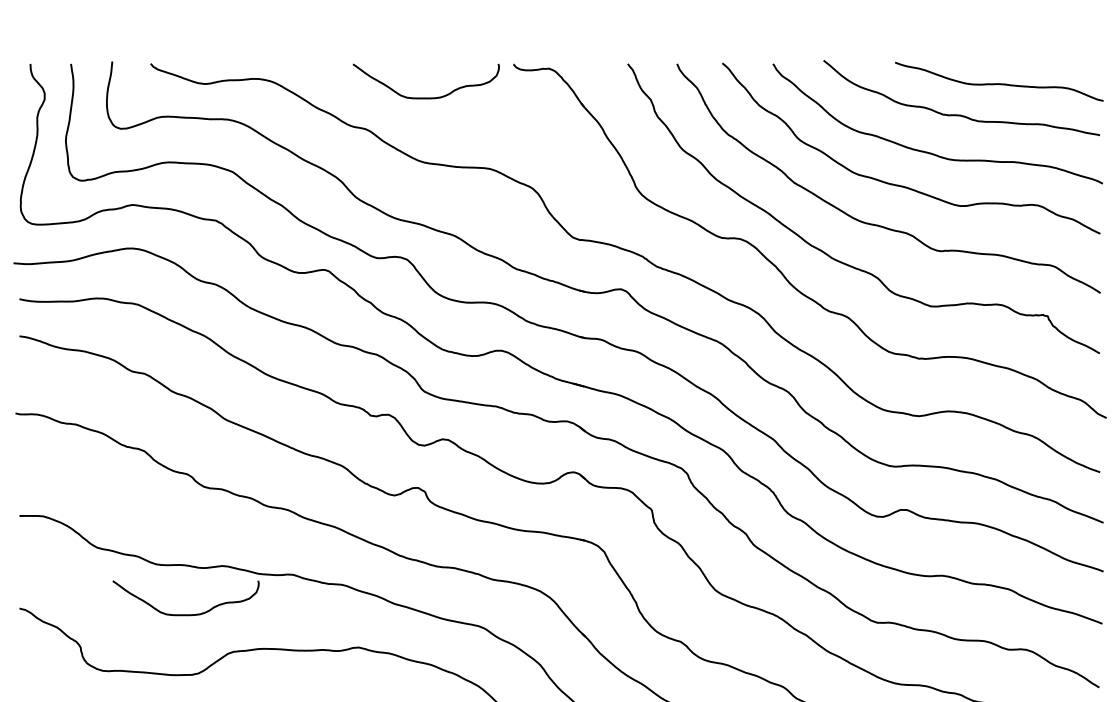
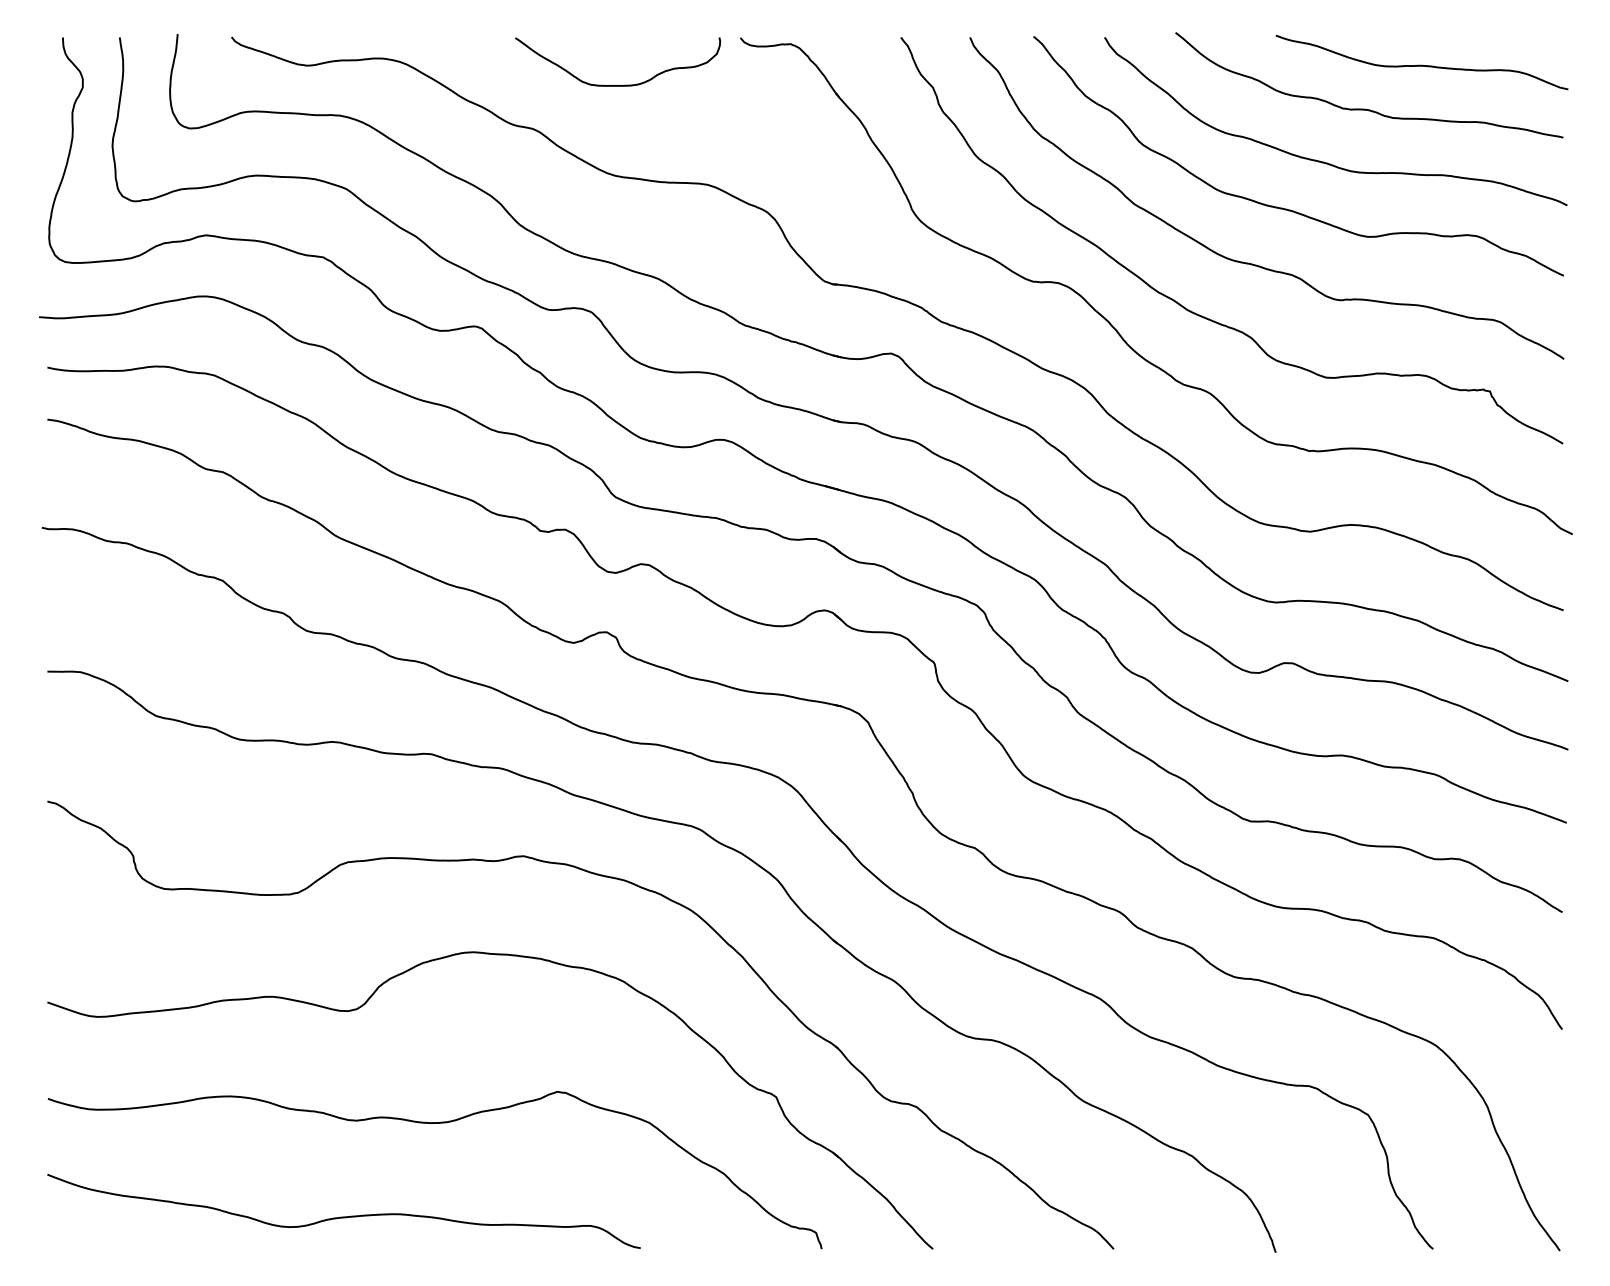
curve: (190, 614) -> (287, 809), removed

